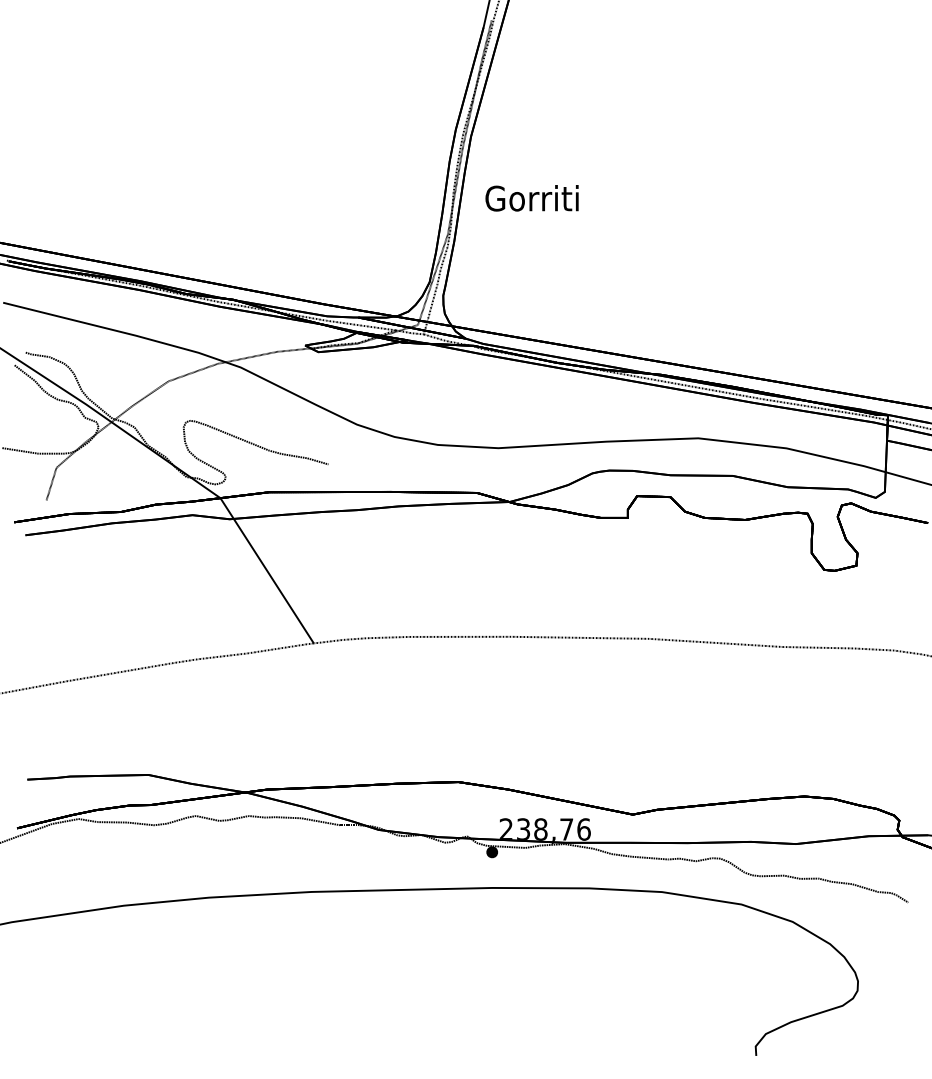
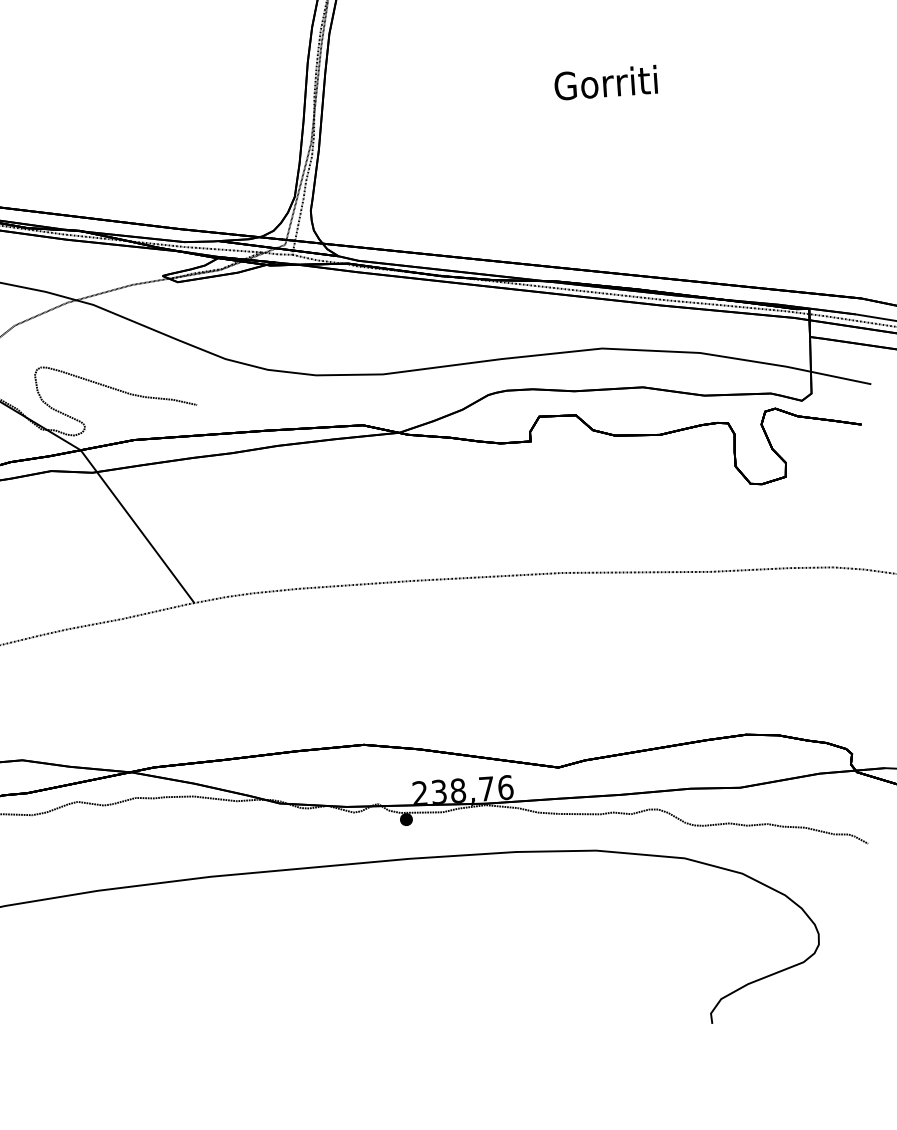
text: (531, 198) -> (605, 83), moved

